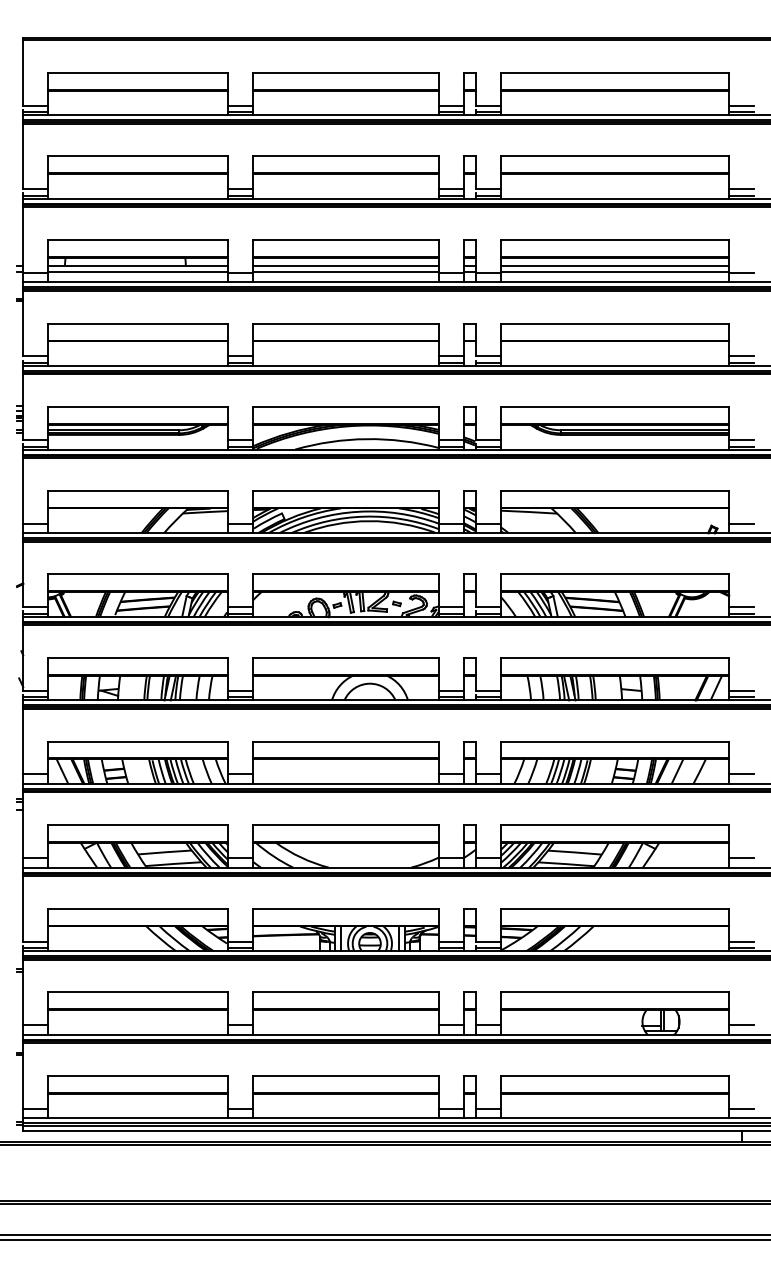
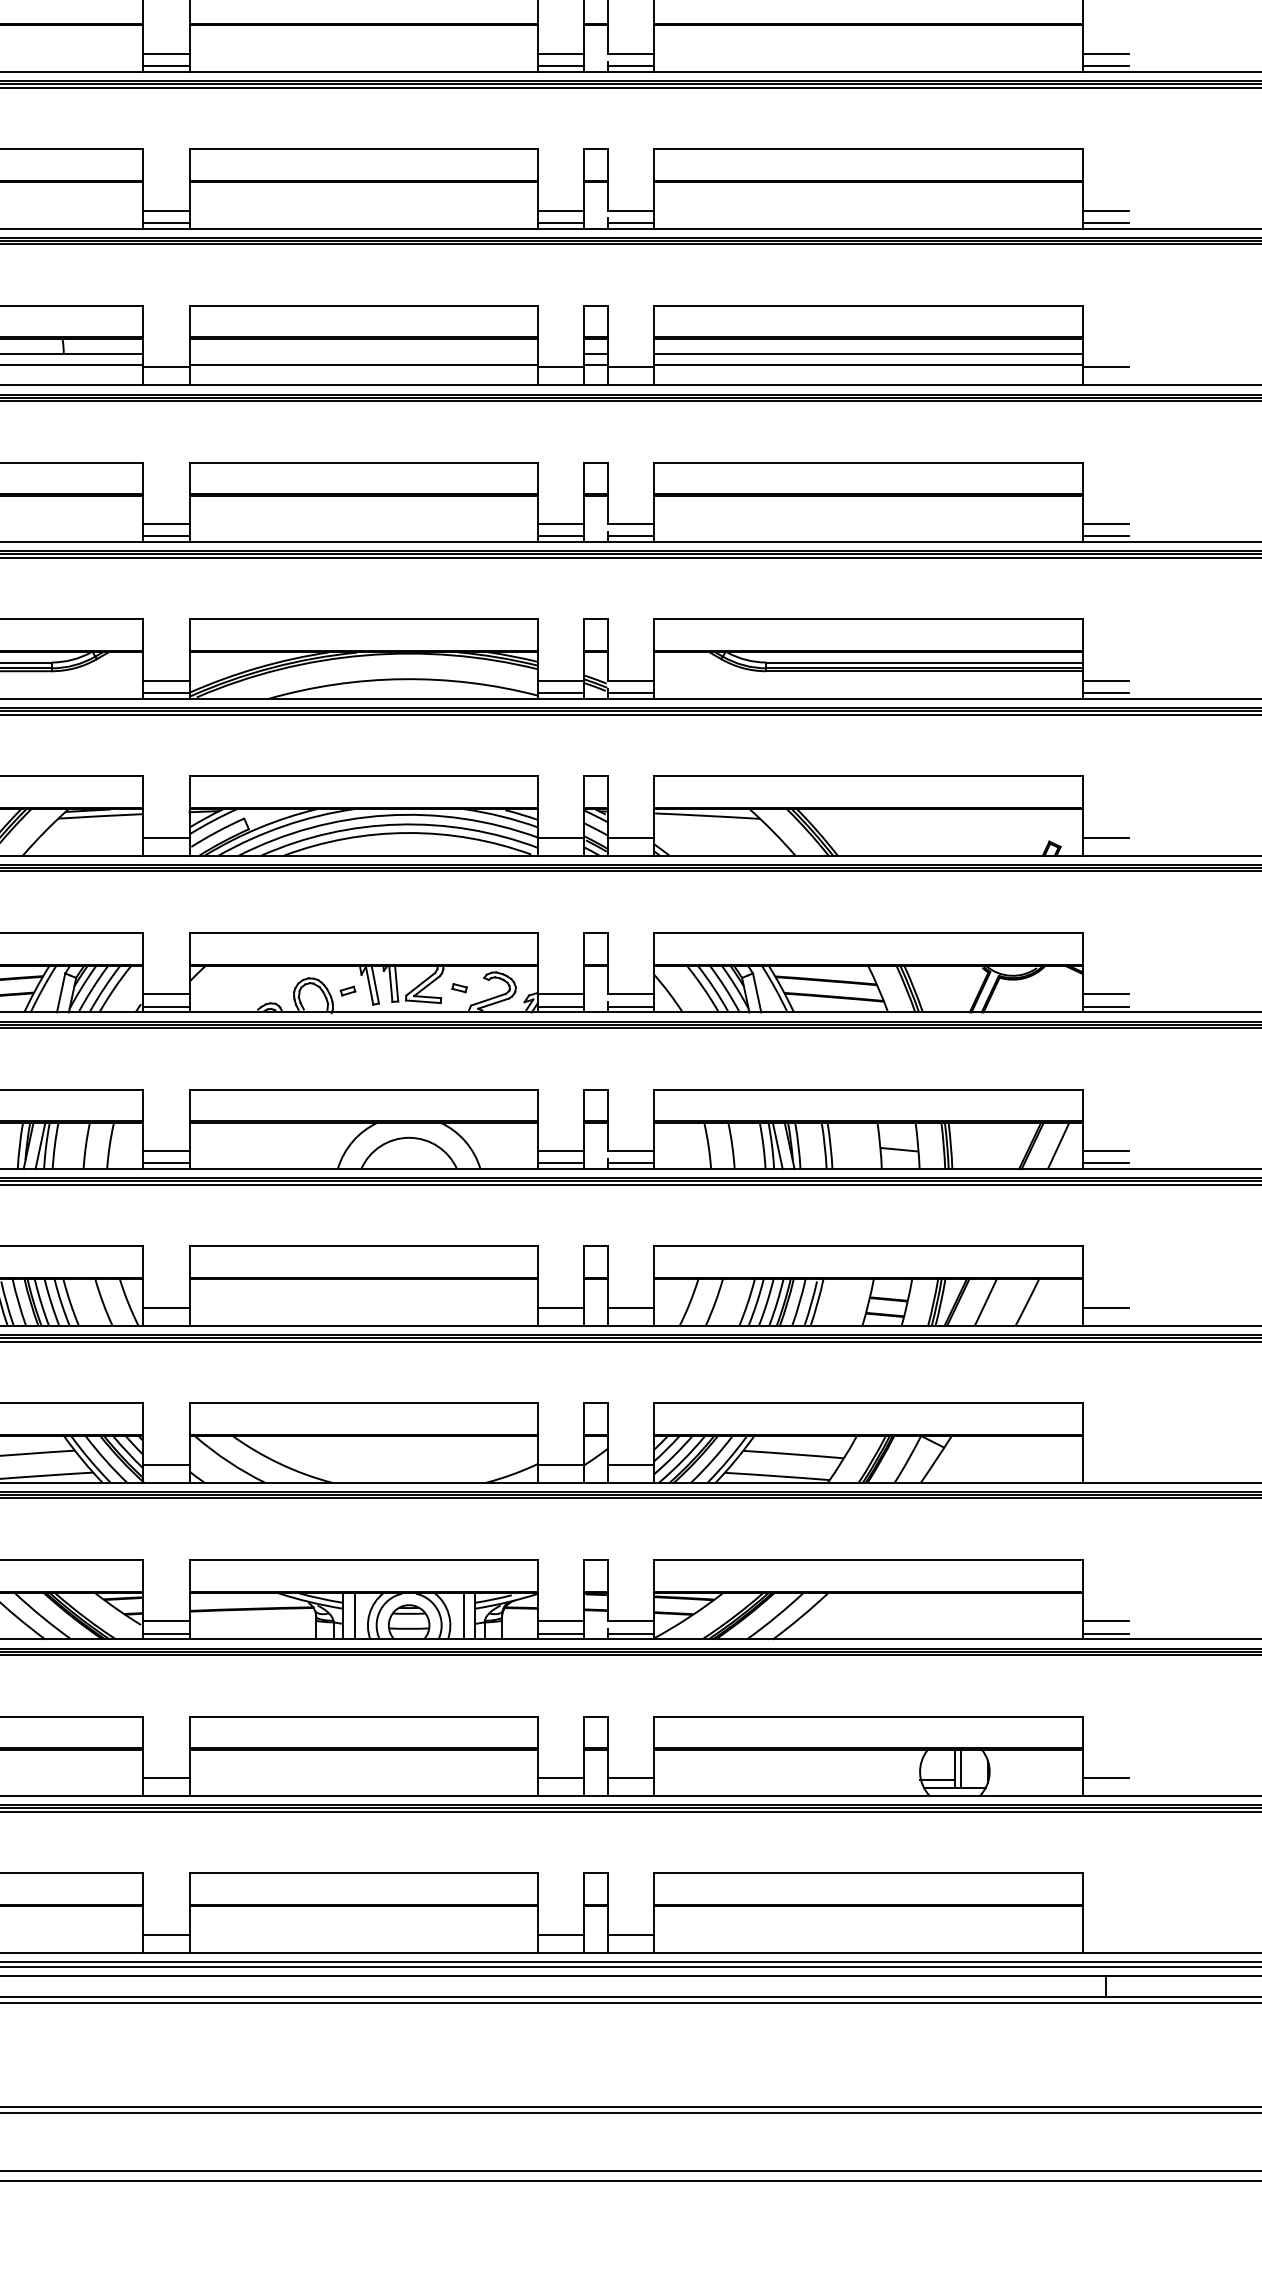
line: (345, 265) -> (363, 353), removed
line: (741, 857) -> (1105, 1463), removed
line: (741, 1108) -> (1105, 1934), removed

